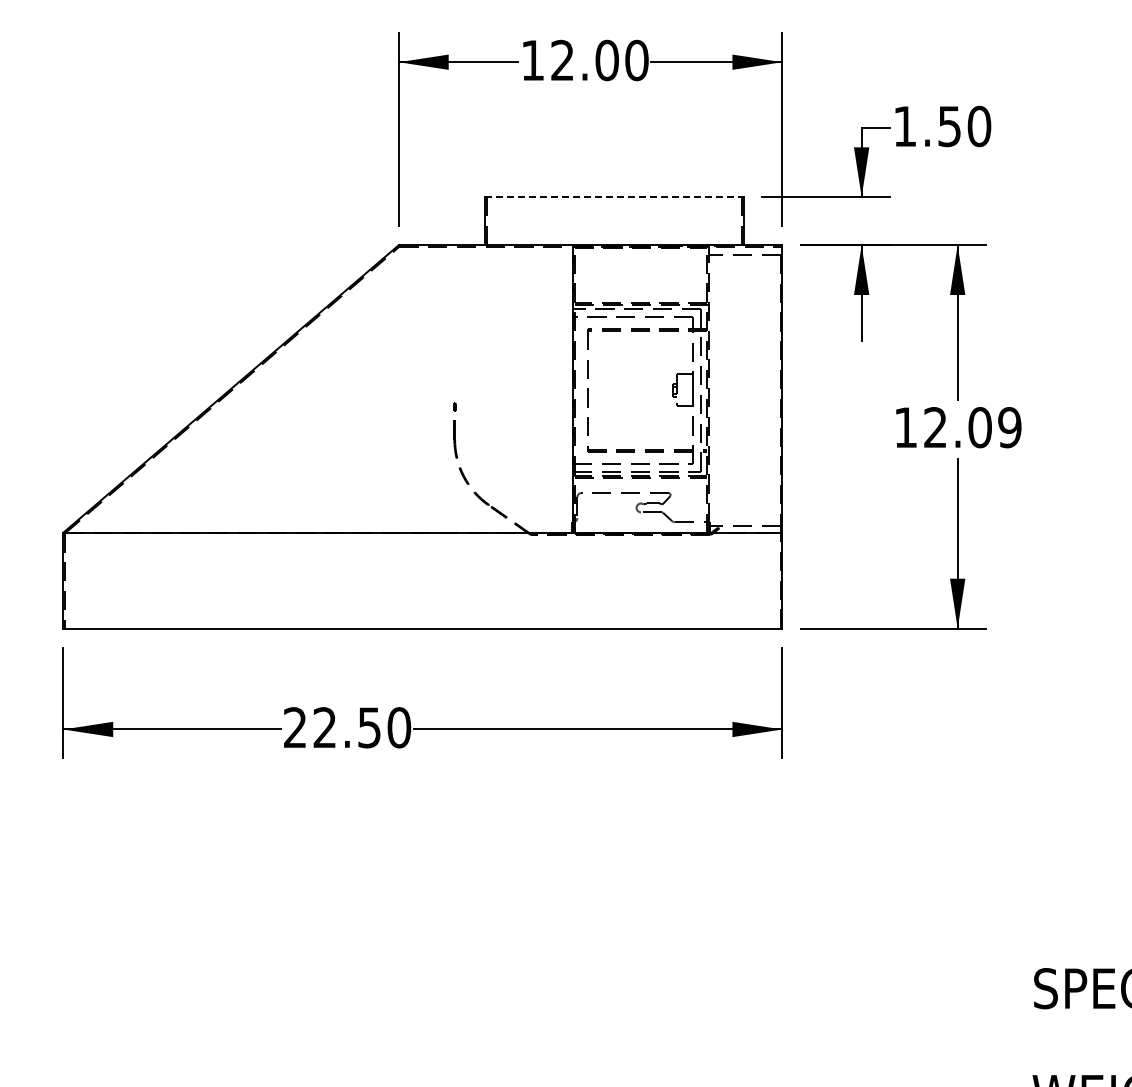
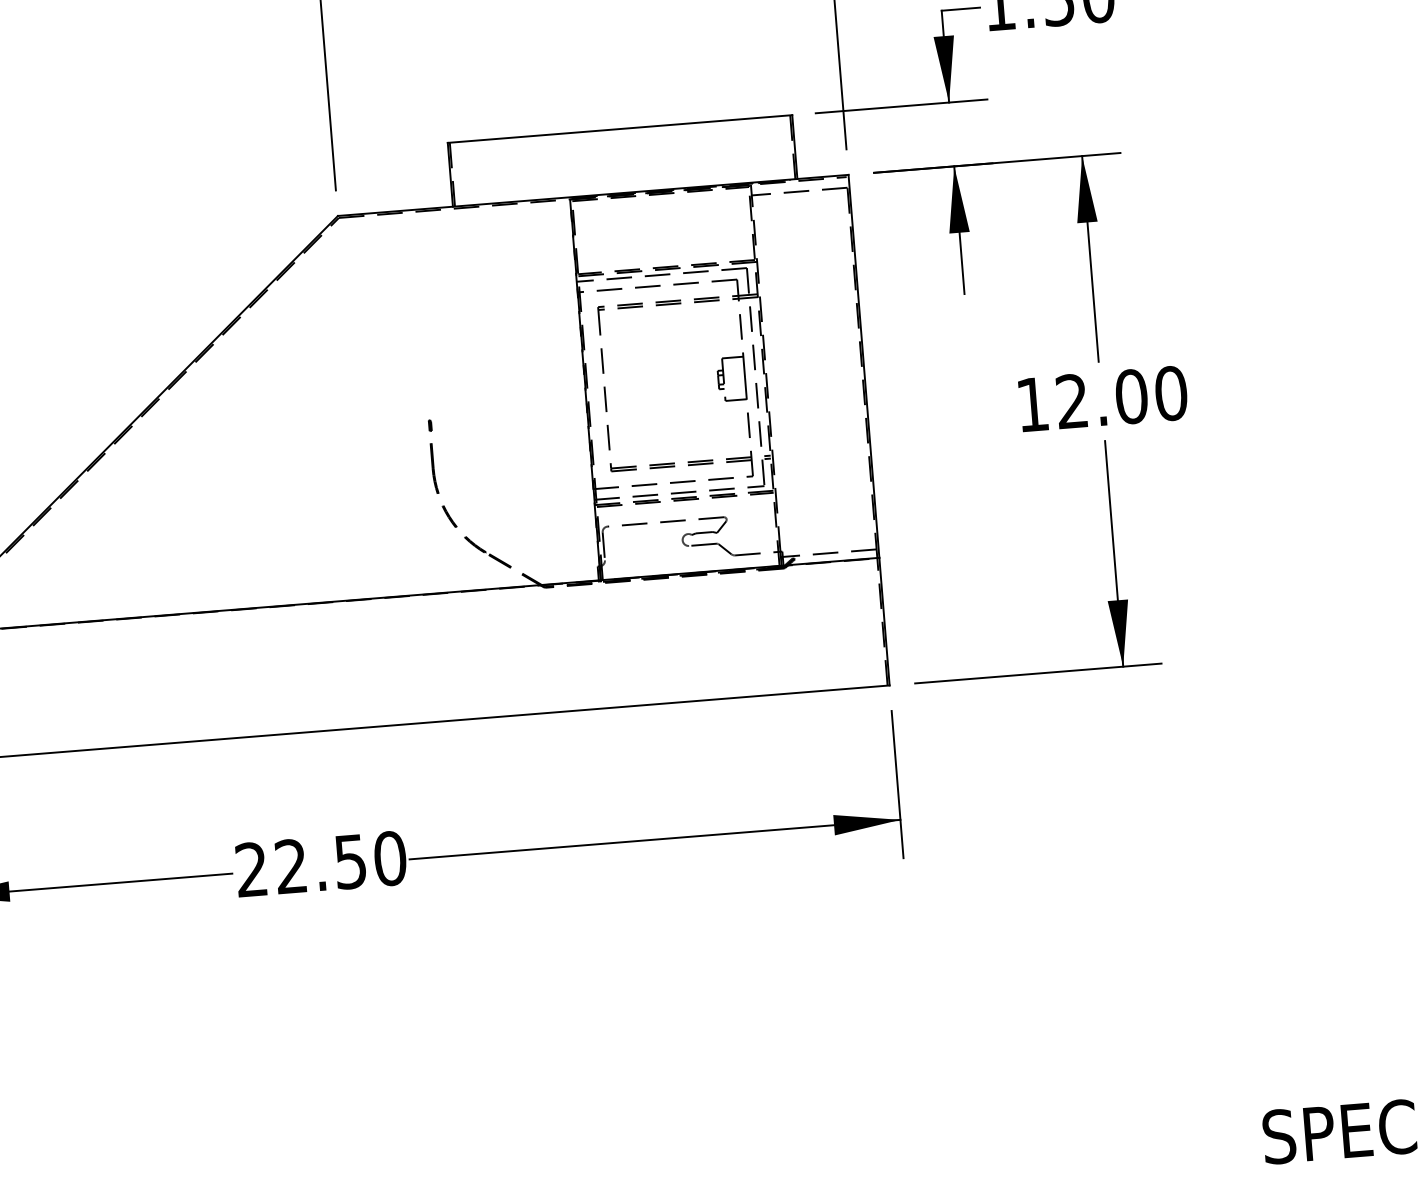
line: (615, 197) -> (621, 129), dashed -> solid
text: (1009, 427) -> (1170, 393), 12.09 -> 12.00

